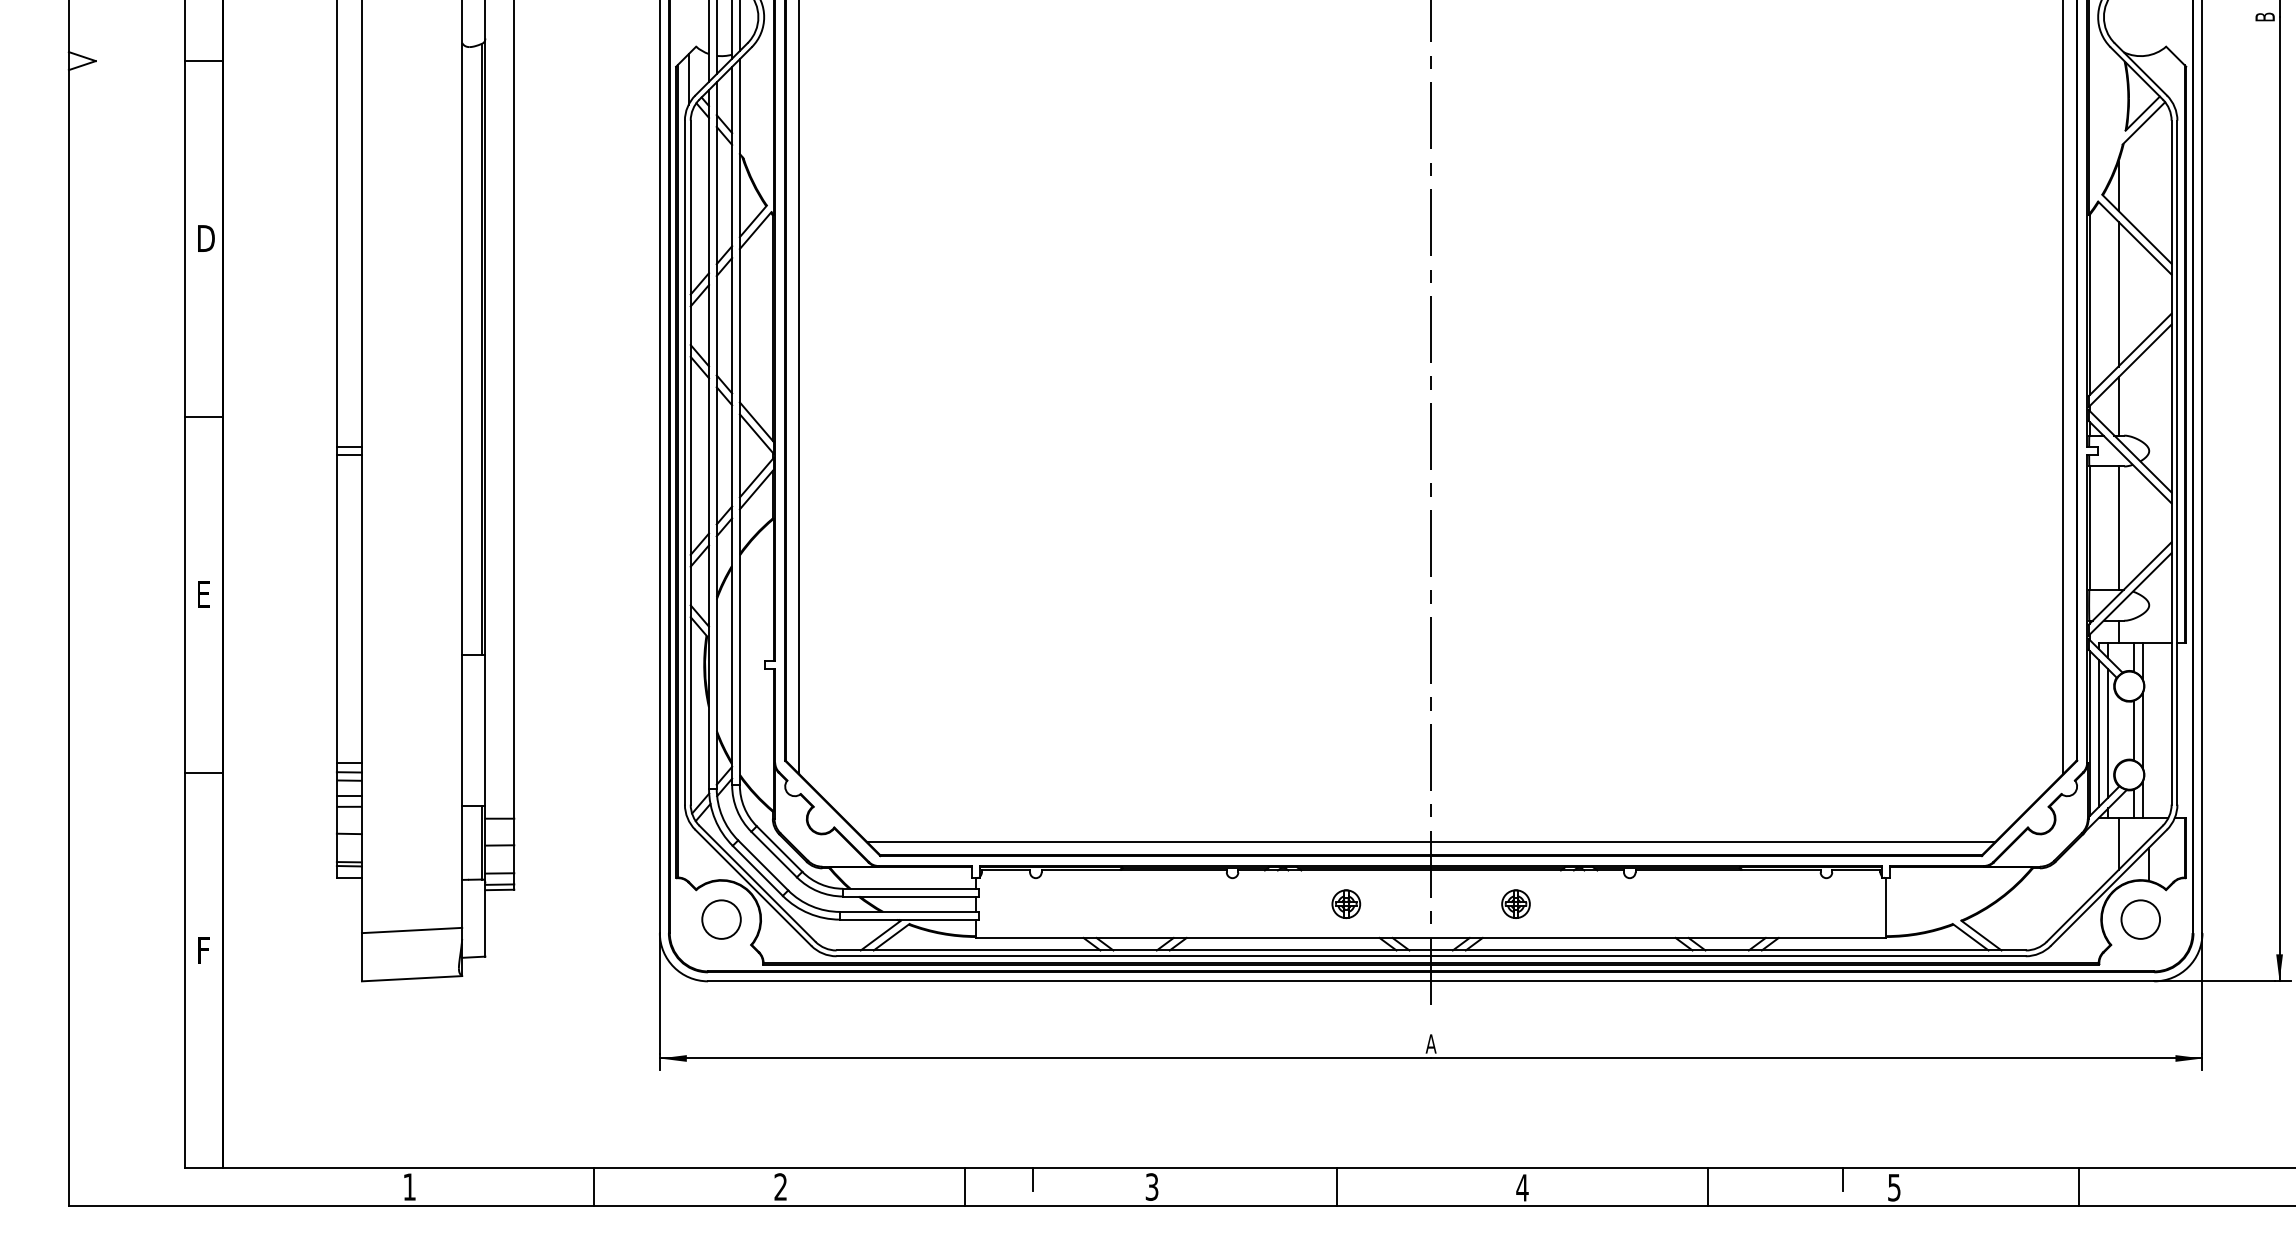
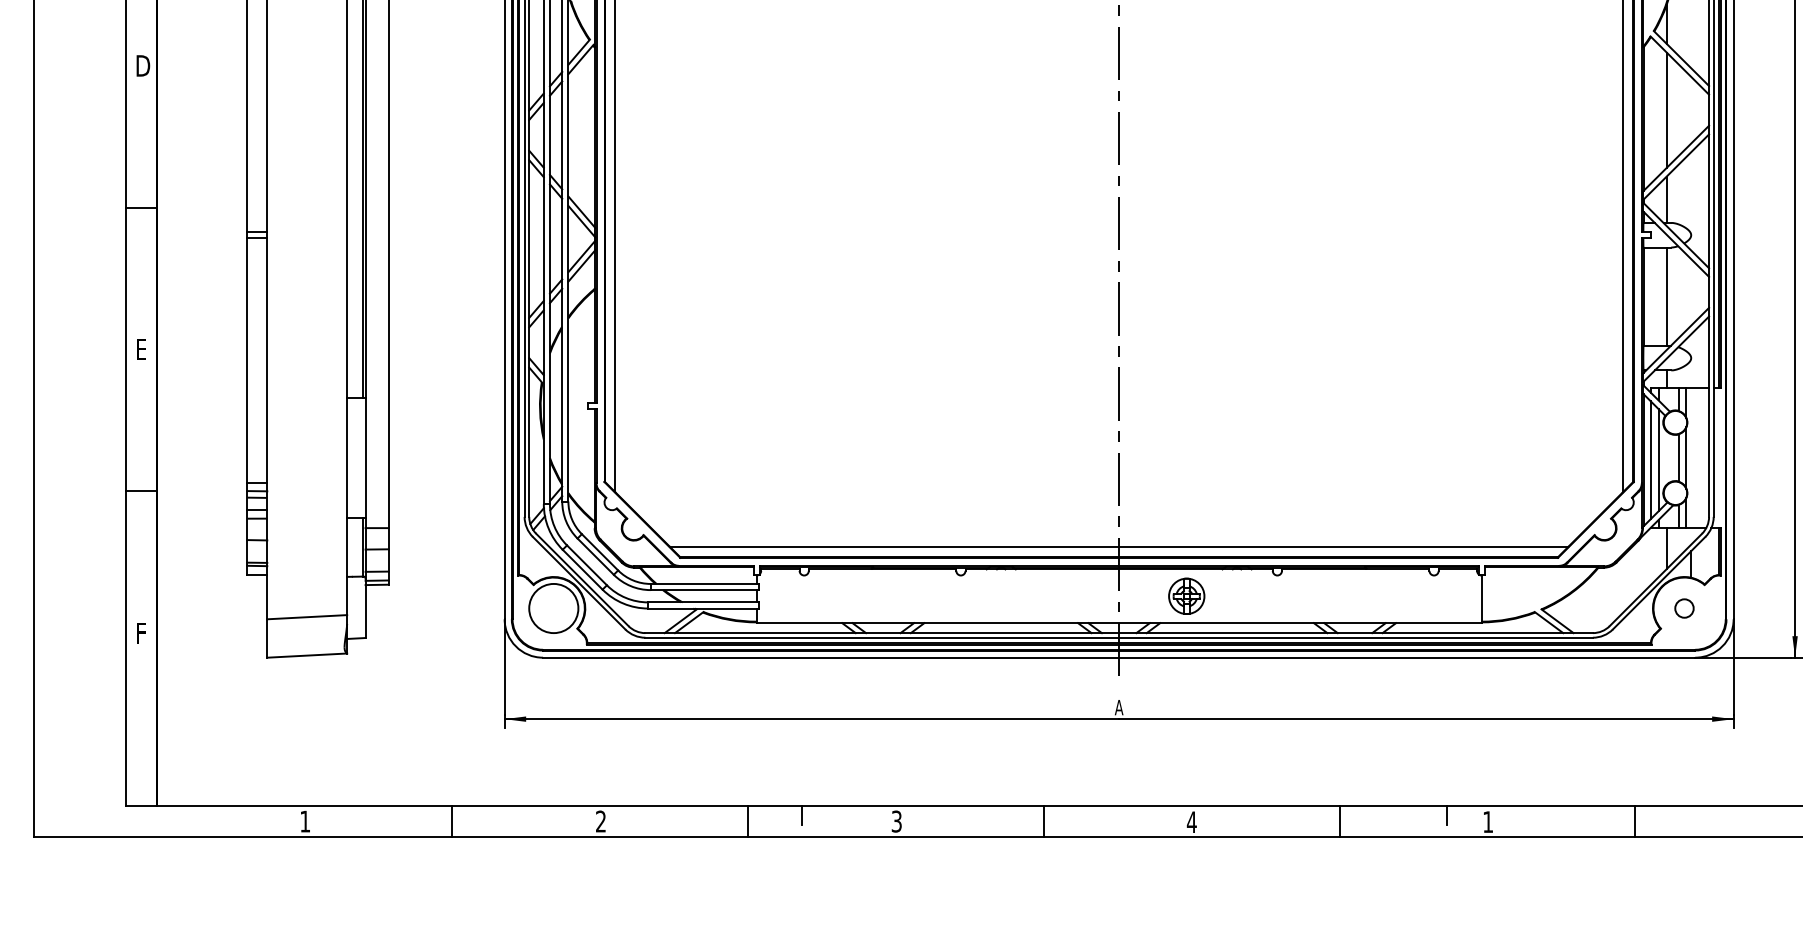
part: (1346, 903) -> (1051, 595), removed
part: (1515, 903) -> (1186, 595), size x1.6
circle: (721, 919) -> (553, 608), size x1.6
circle: (2140, 919) -> (1684, 608), size x0.6
text: (1894, 1187) -> (1488, 821), 5 -> 1

